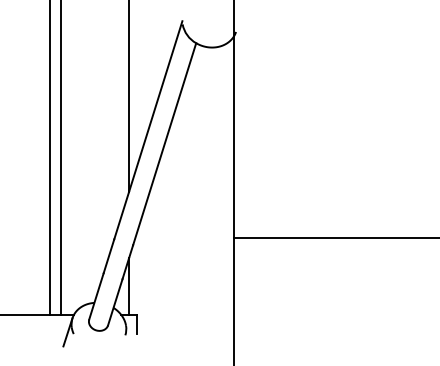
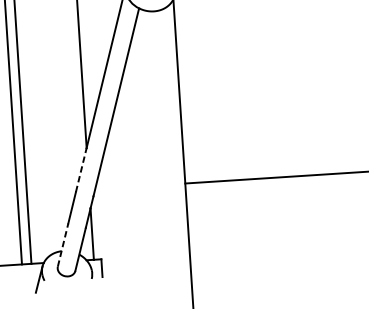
line: (121, 215) -> (81, 169), solid -> dashed
line: (96, 295) -> (63, 244), solid -> dashed

